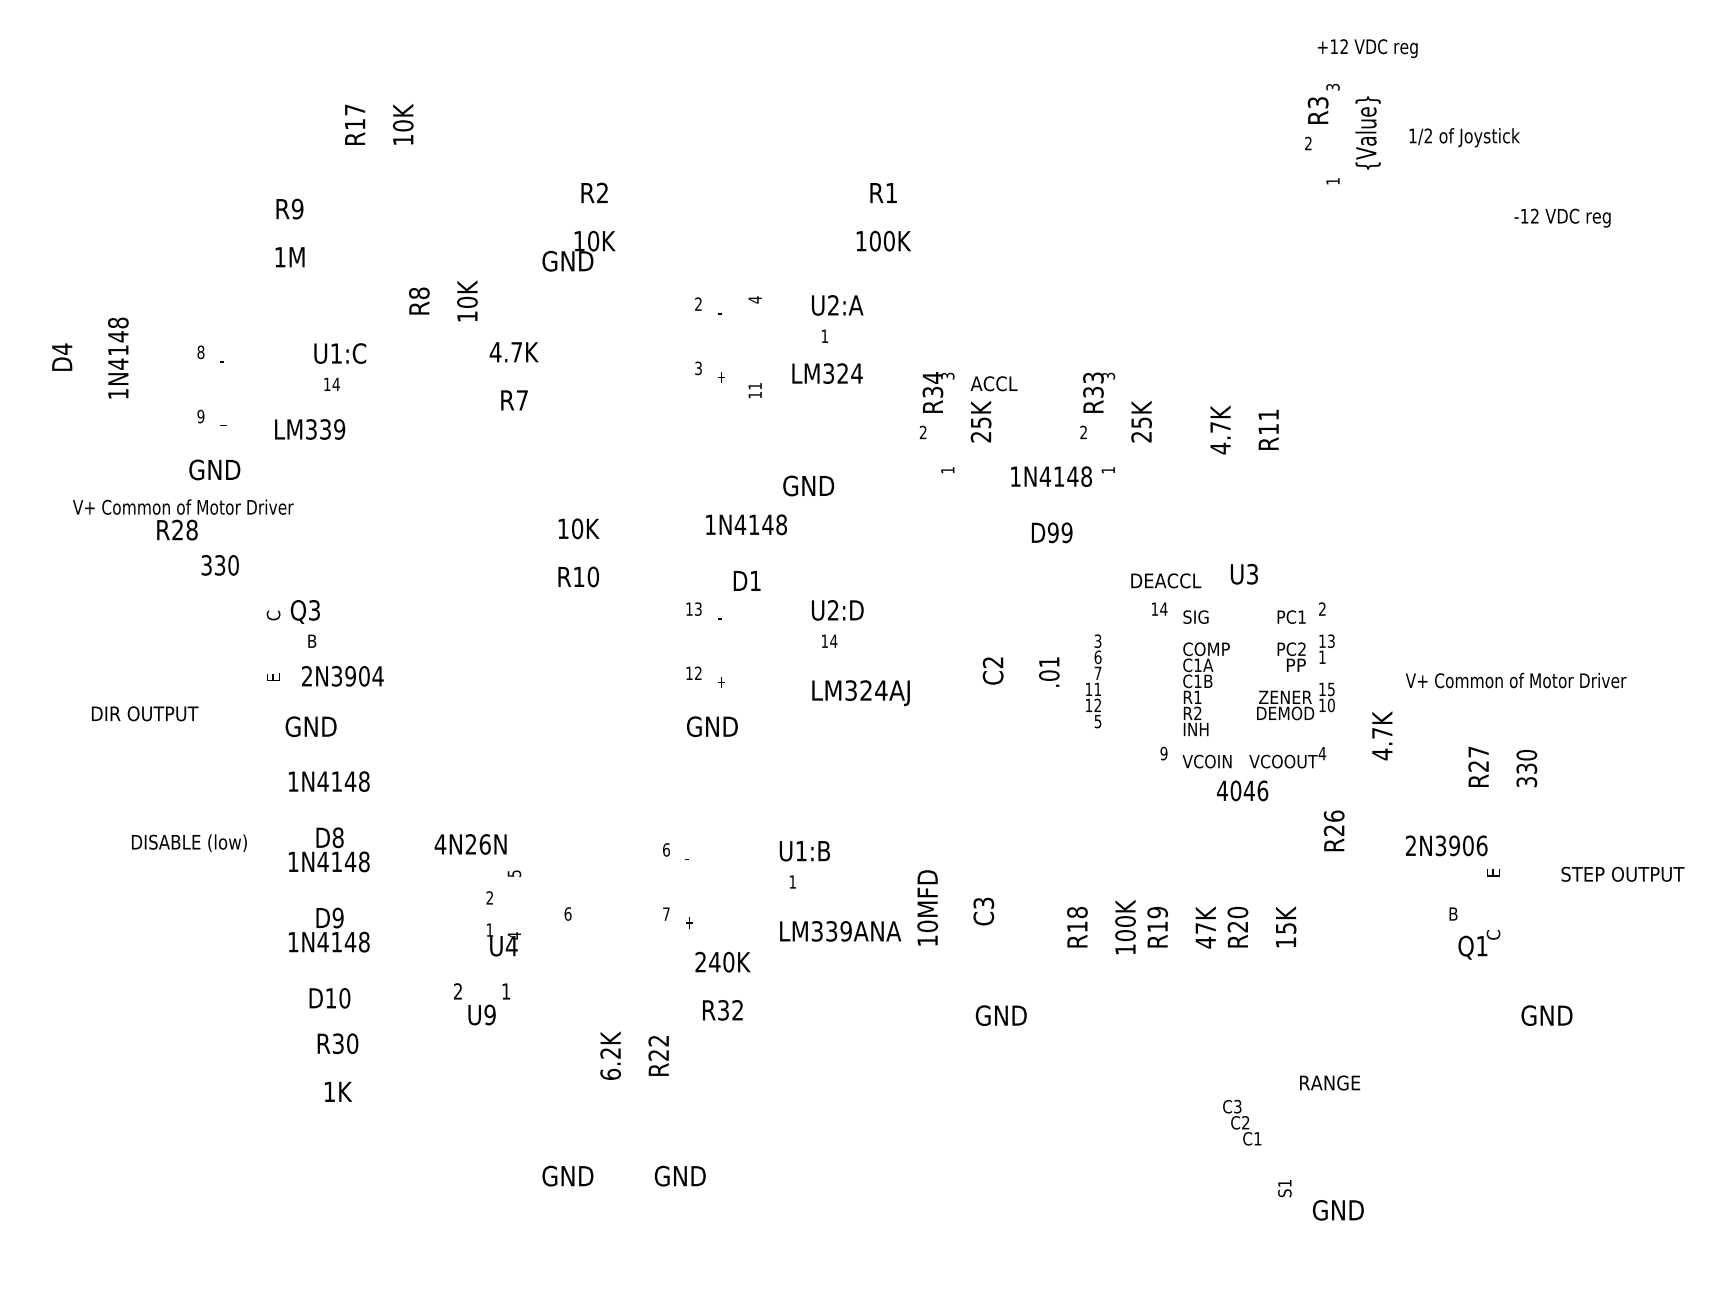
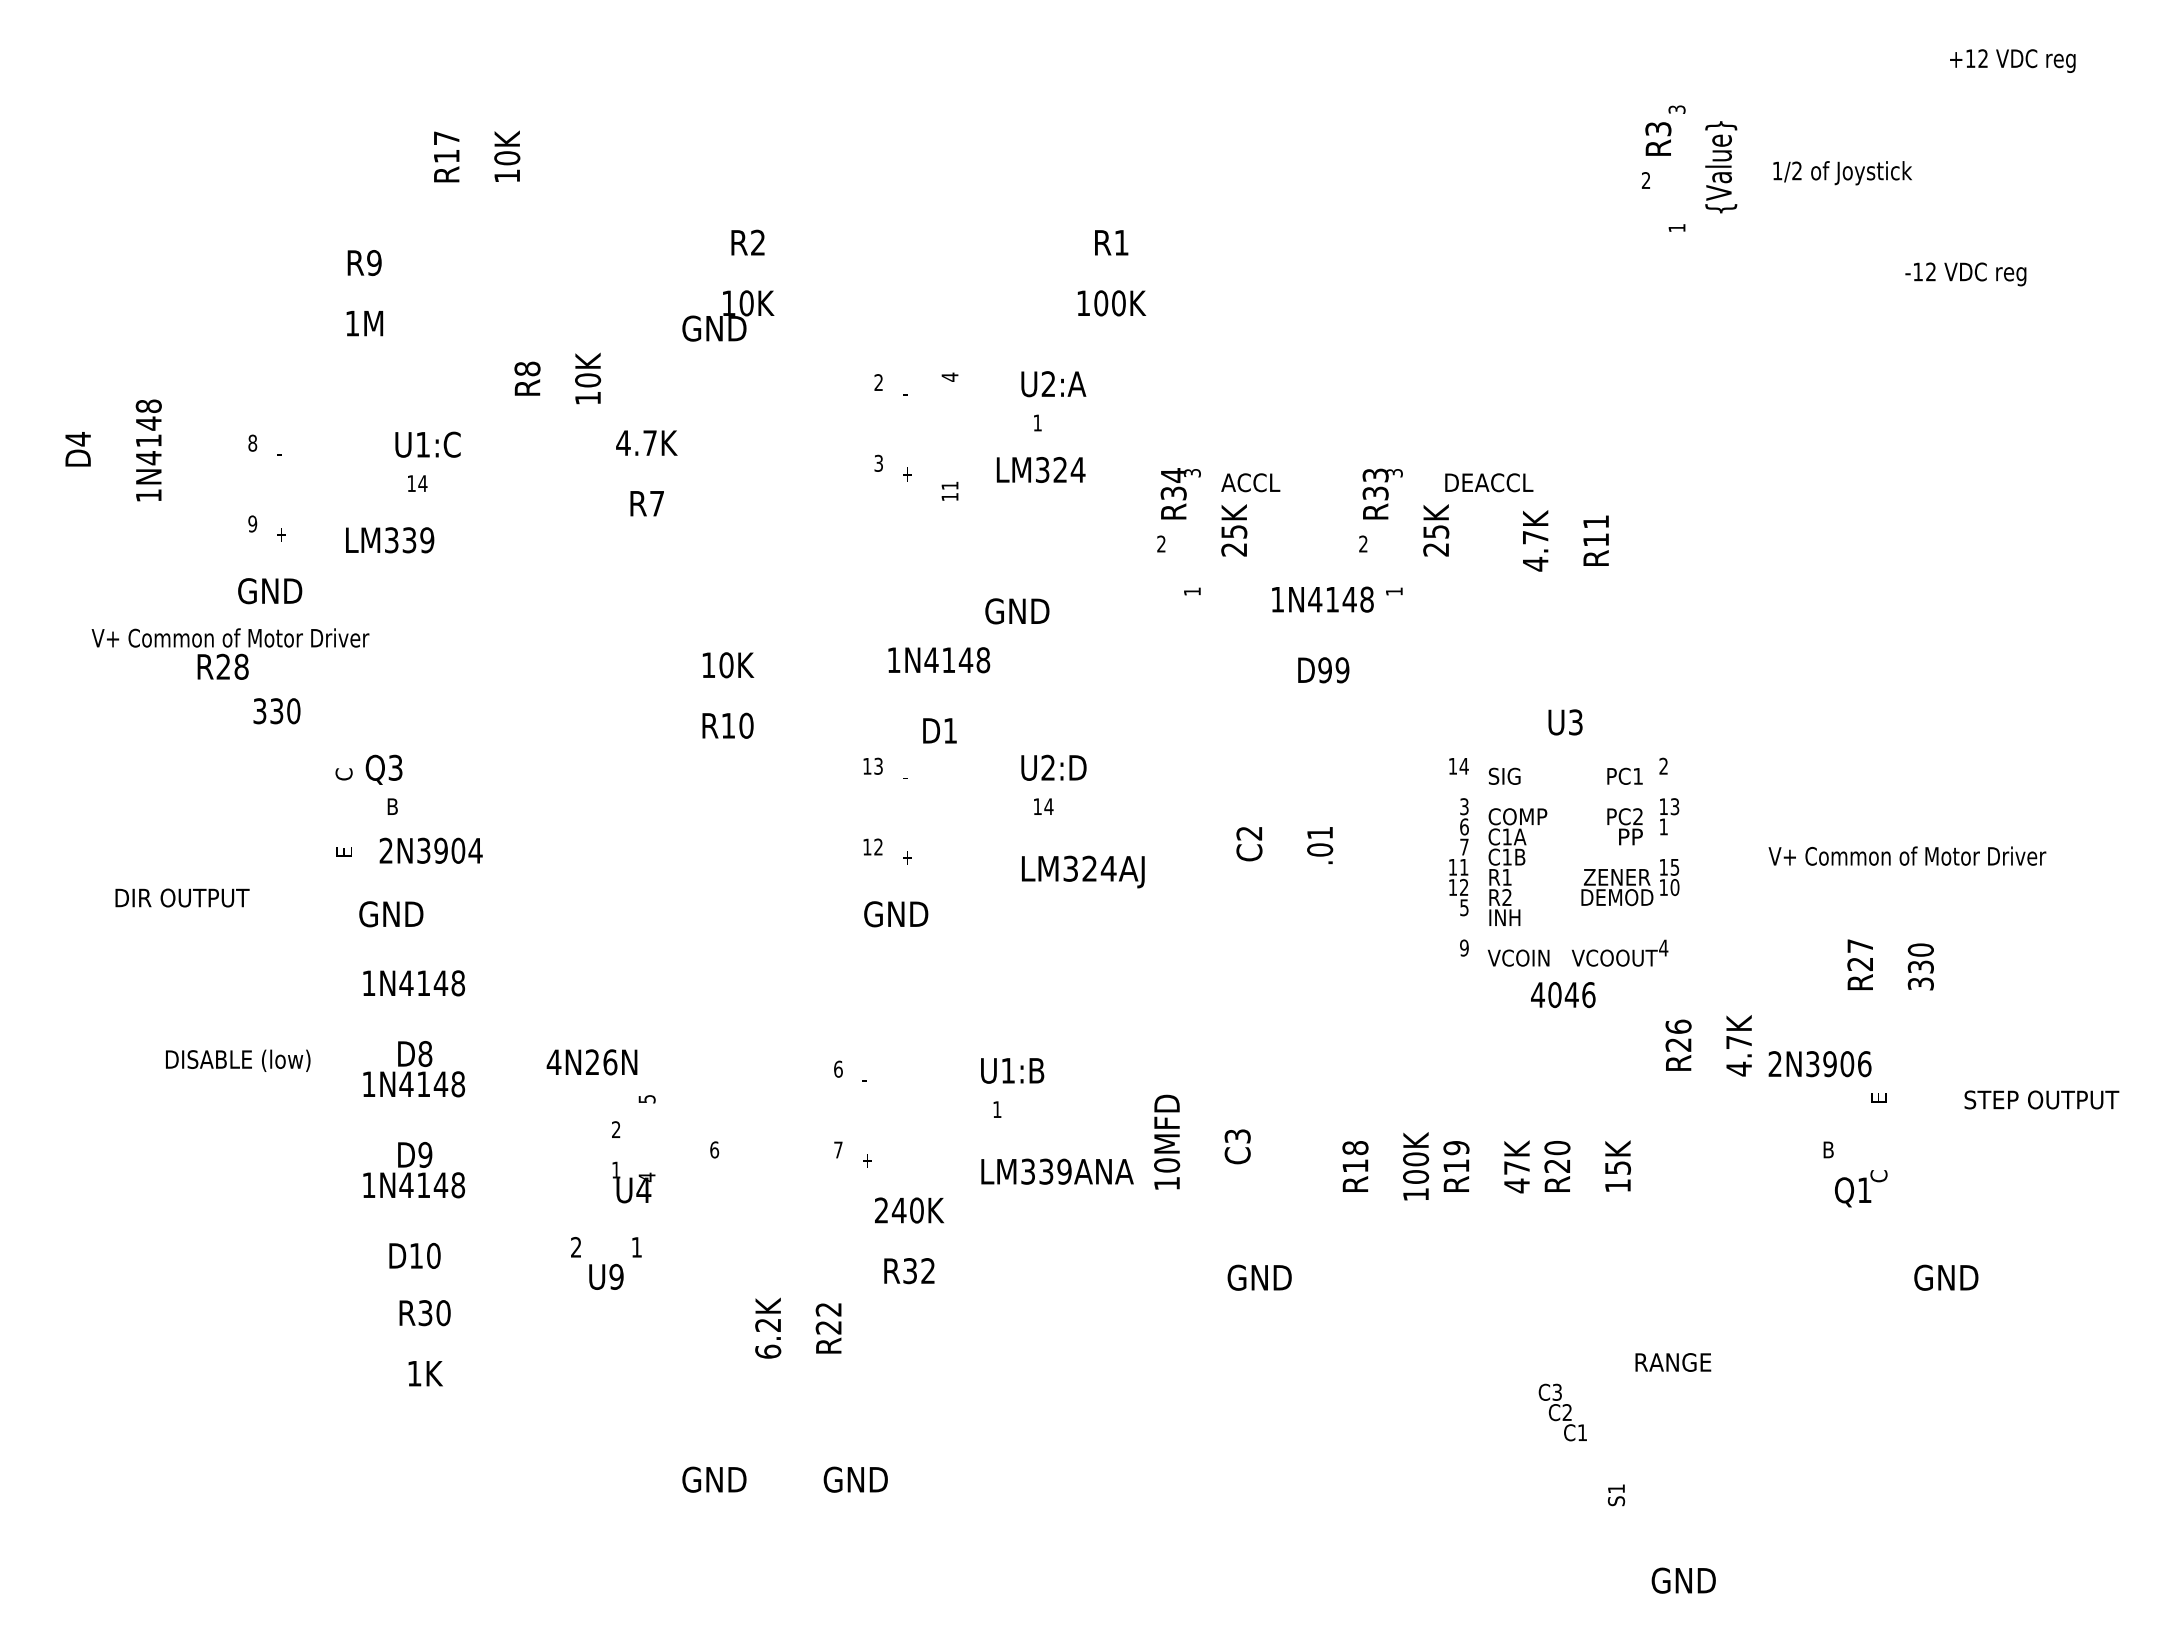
text: (1367, 48) -> (2012, 60), moved
text: (1166, 580) -> (1489, 482), moved
text: (1093, 681) -> (1458, 857), moved
text: (1381, 735) -> (1738, 1045), moved
text: (1338, 1210) -> (1683, 1580), moved

